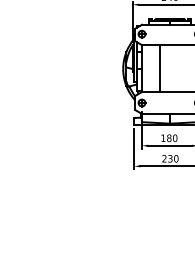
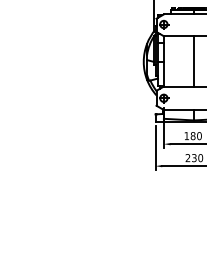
line: (160, 68) -> (194, 61), moved

